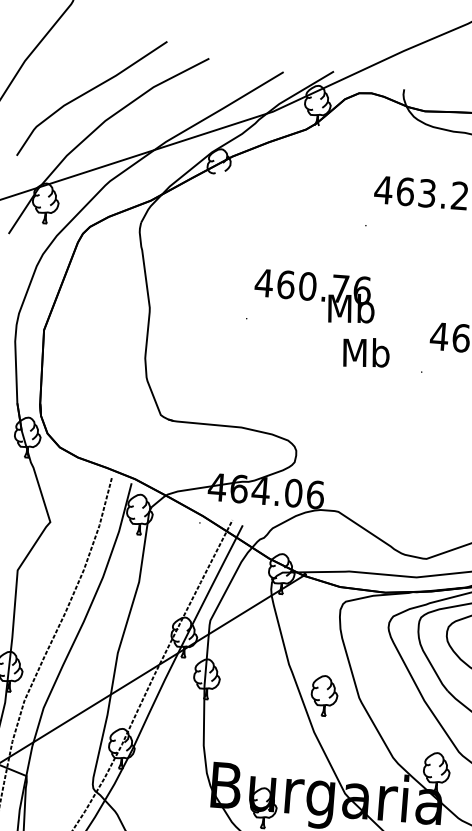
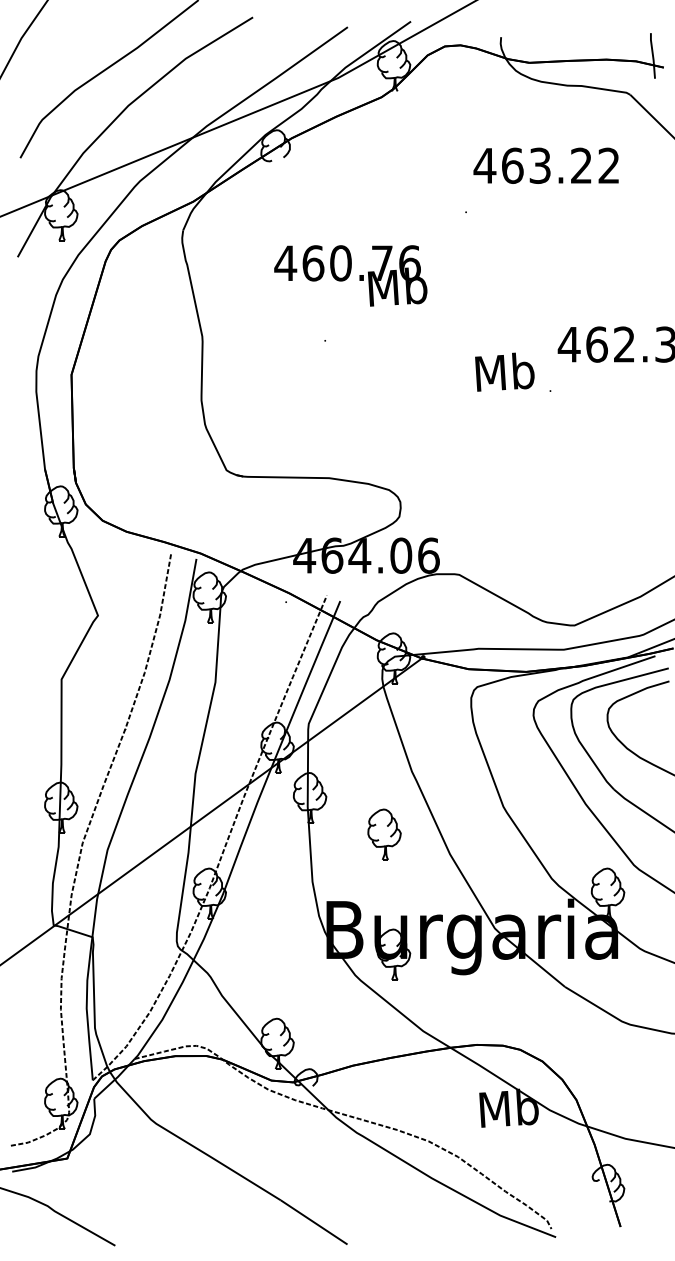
text: (314, 296) -> (350, 275), moved
text: (366, 352) -> (504, 371), moved
part: (324, 695) -> (384, 834), moved

